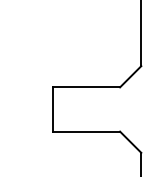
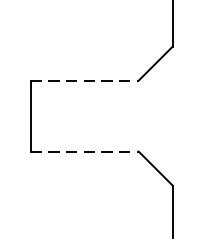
line: (86, 87) -> (84, 80), solid -> dashed
line: (86, 131) -> (84, 151), solid -> dashed

